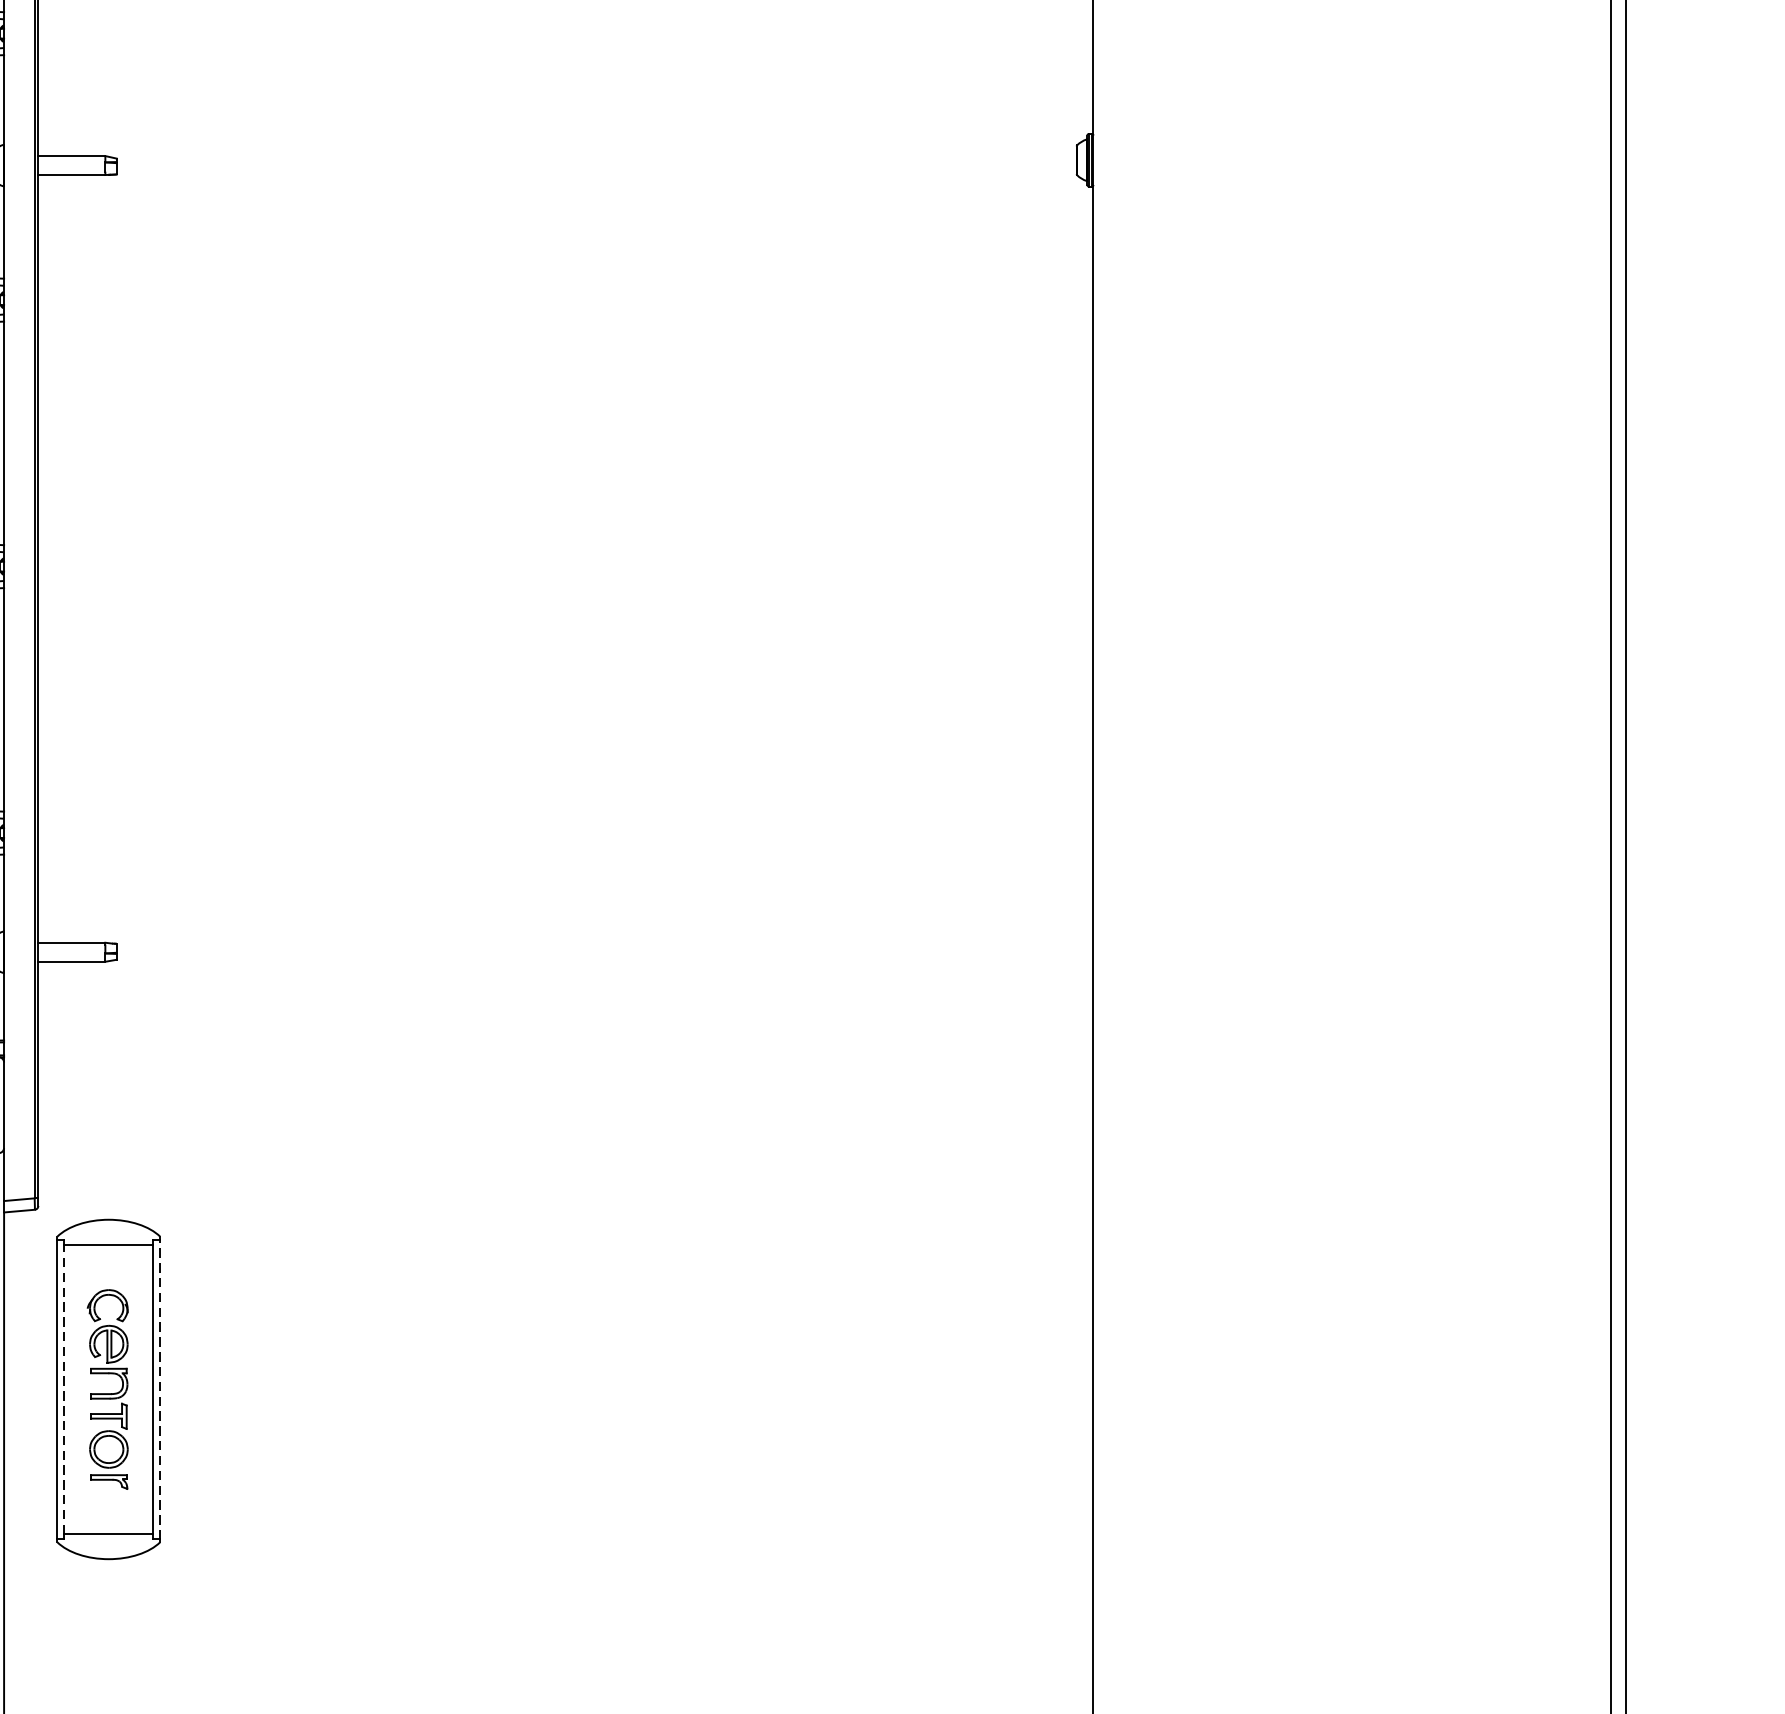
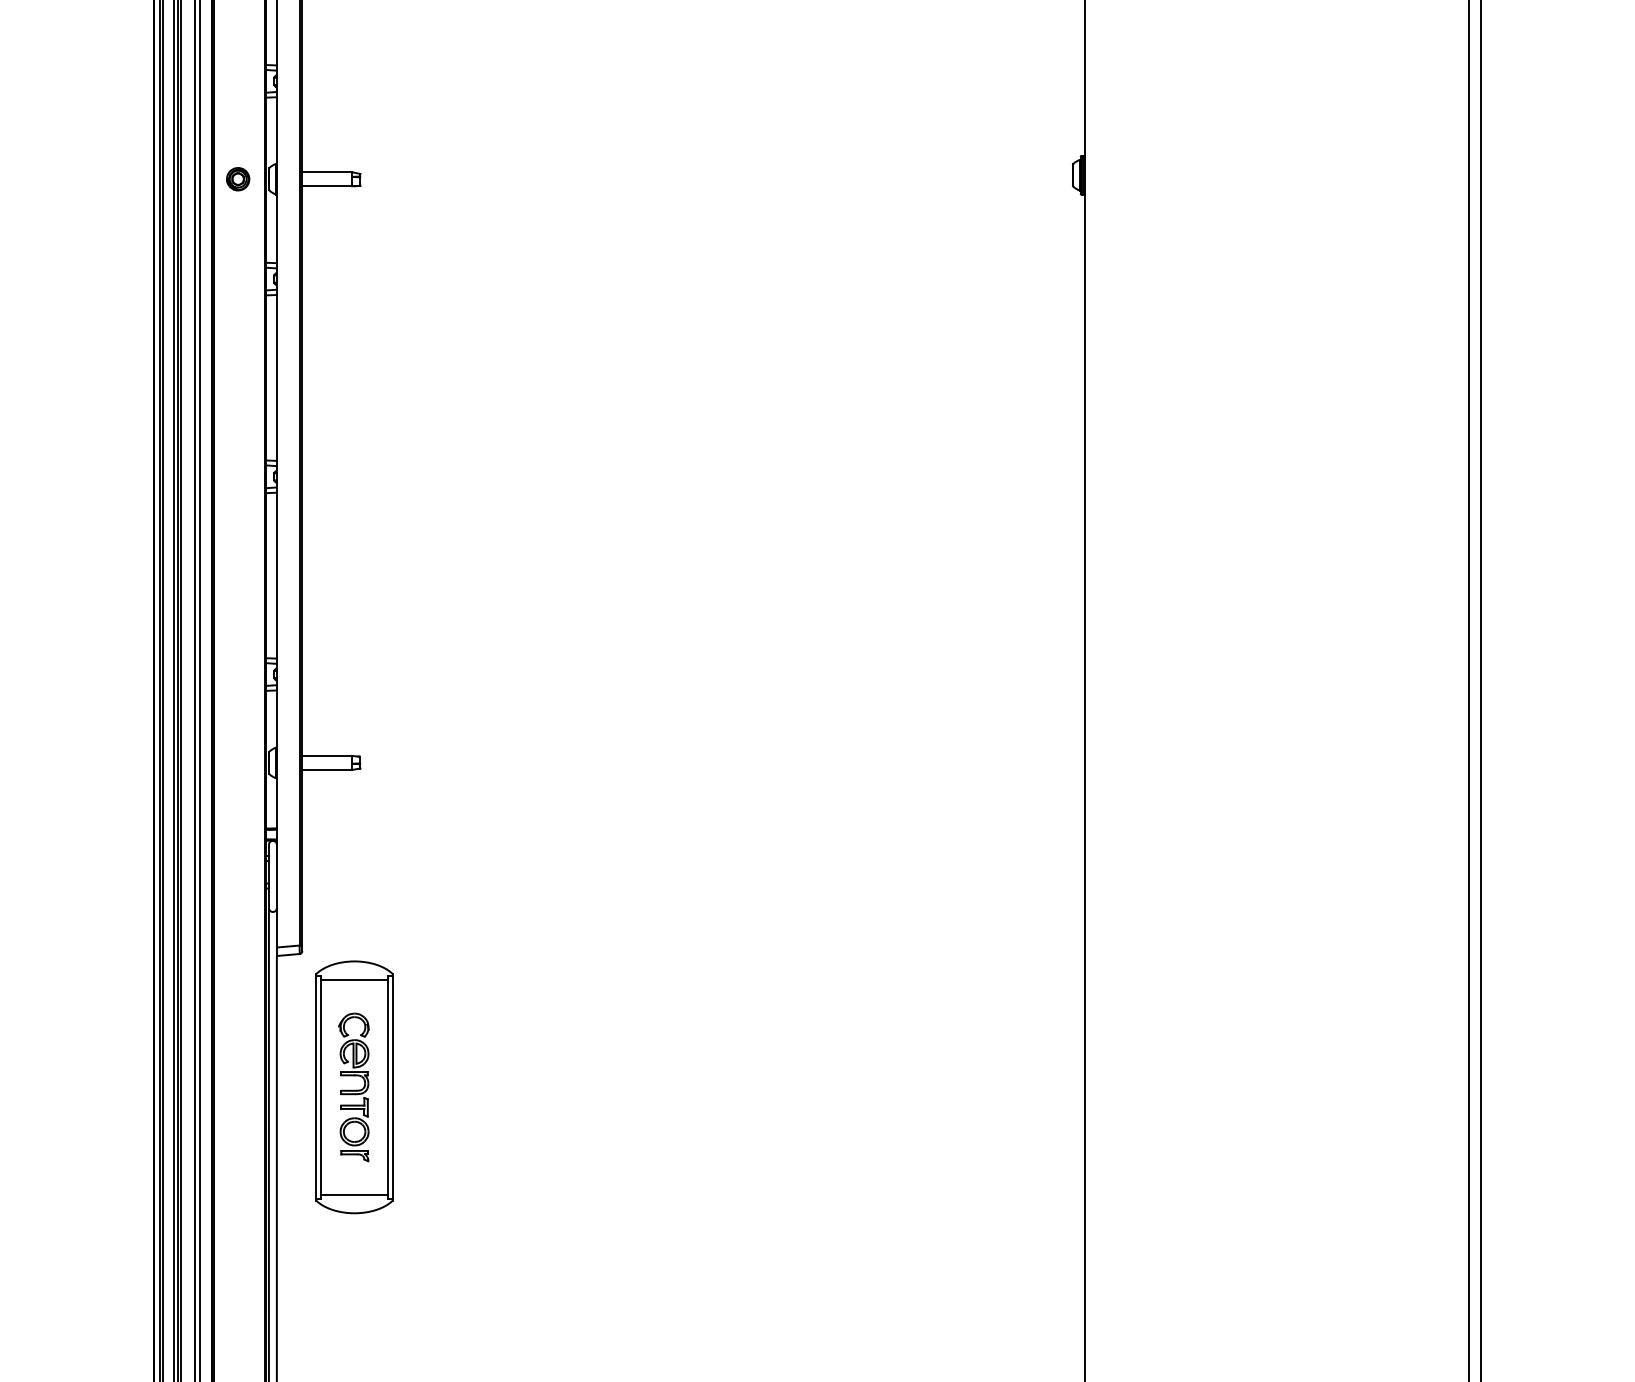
line: (64, 1388) -> (321, 1086), dashed -> solid
line: (159, 1388) -> (392, 1086), dashed -> solid

